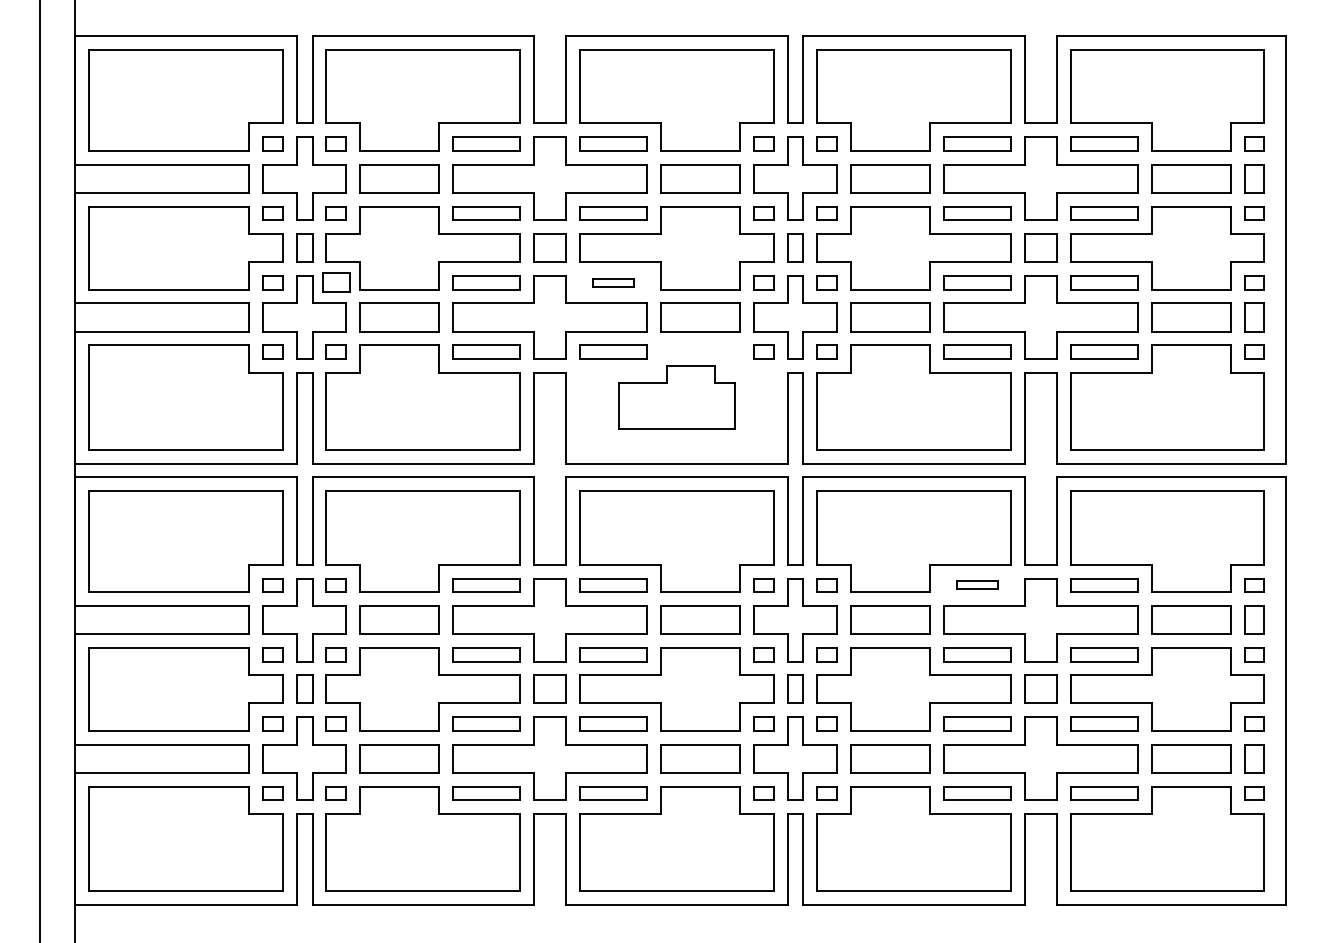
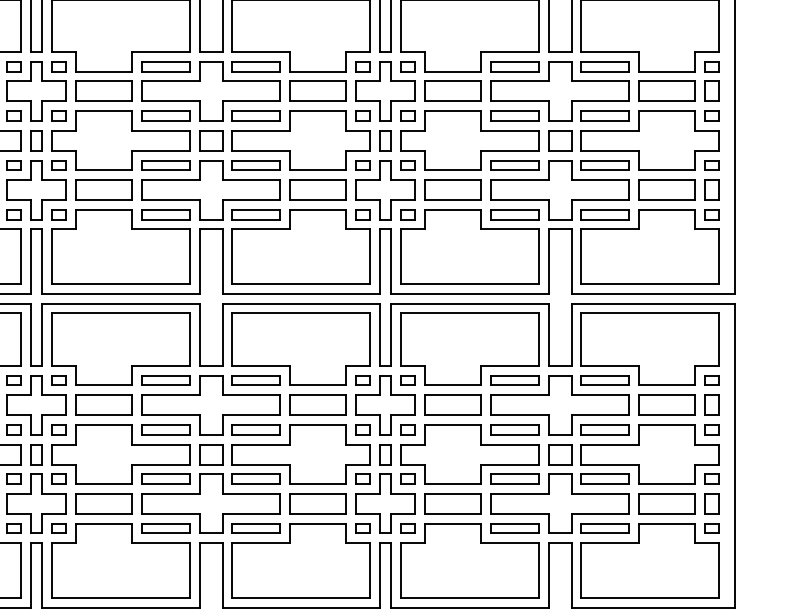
part: (335, 282) -> (58, 165), size x0.71
part: (613, 282) -> (256, 165), size x1.67
part: (676, 397) -> (301, 246), size x1.67
part: (977, 585) -> (515, 380), size x1.67

